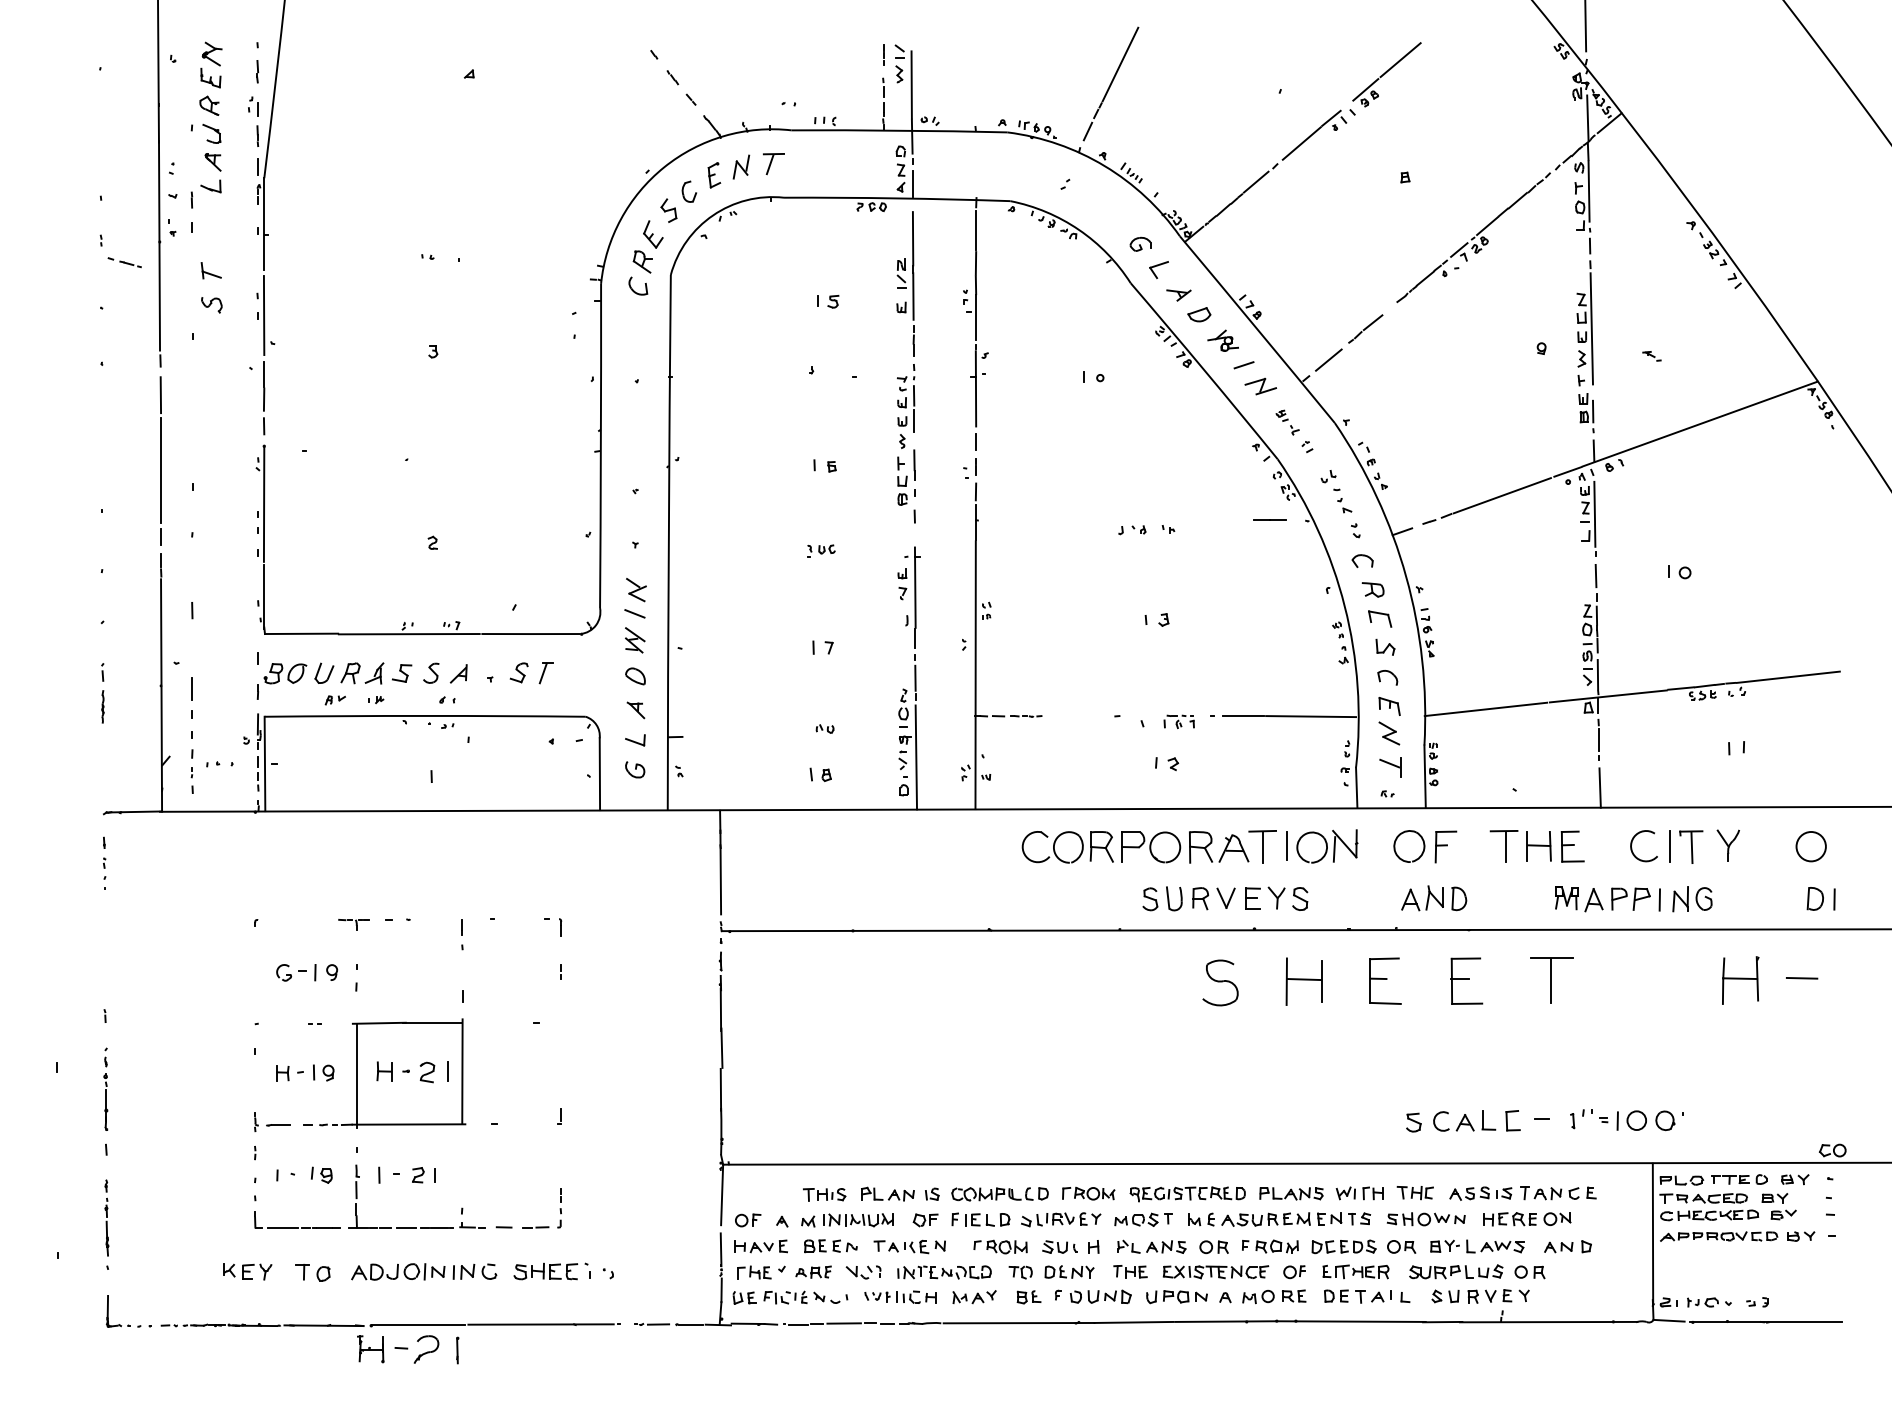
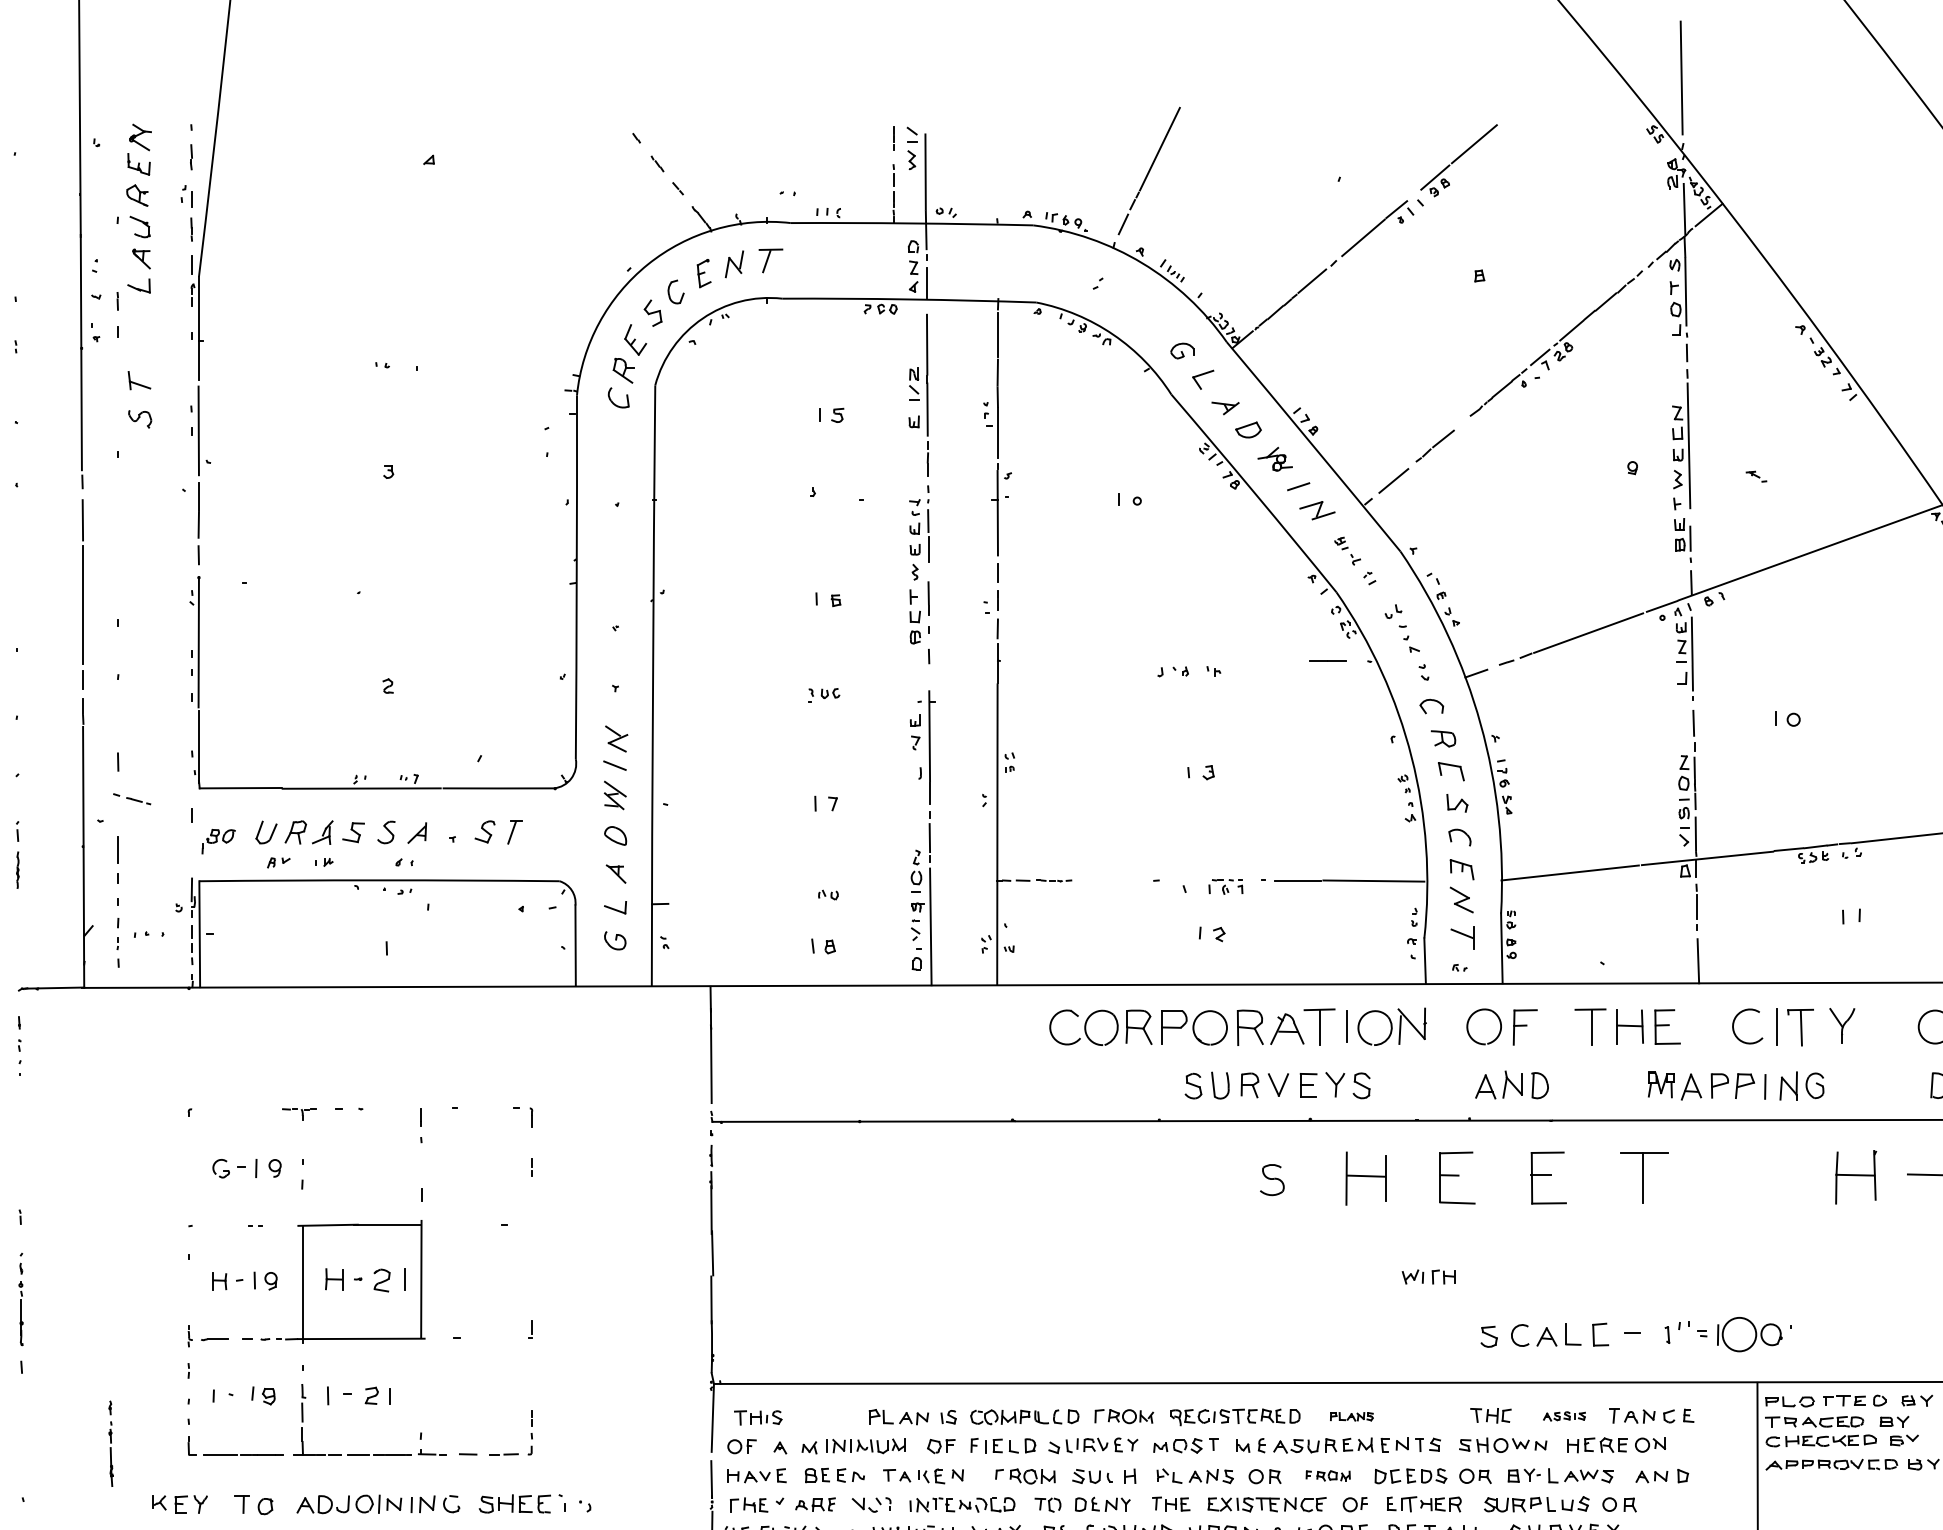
part: (124, 262) -> (131, 799), moved
part: (281, 681) -> (218, 841), size x0.6
part: (1220, 982) -> (1272, 1179), size x0.6
circle: (1636, 1120) -> (1739, 1334), size x1.6
part: (1291, 1193) -> (1351, 1416), size x0.6
part: (1359, 1193) -> (1428, 1277), moved
part: (1480, 1193) -> (1564, 1416), size x0.6
part: (824, 1194) -> (758, 1417), moved
part: (106, 1217) -> (110, 1443), moved
part: (1270, 1246) -> (1328, 1475), size x0.7

